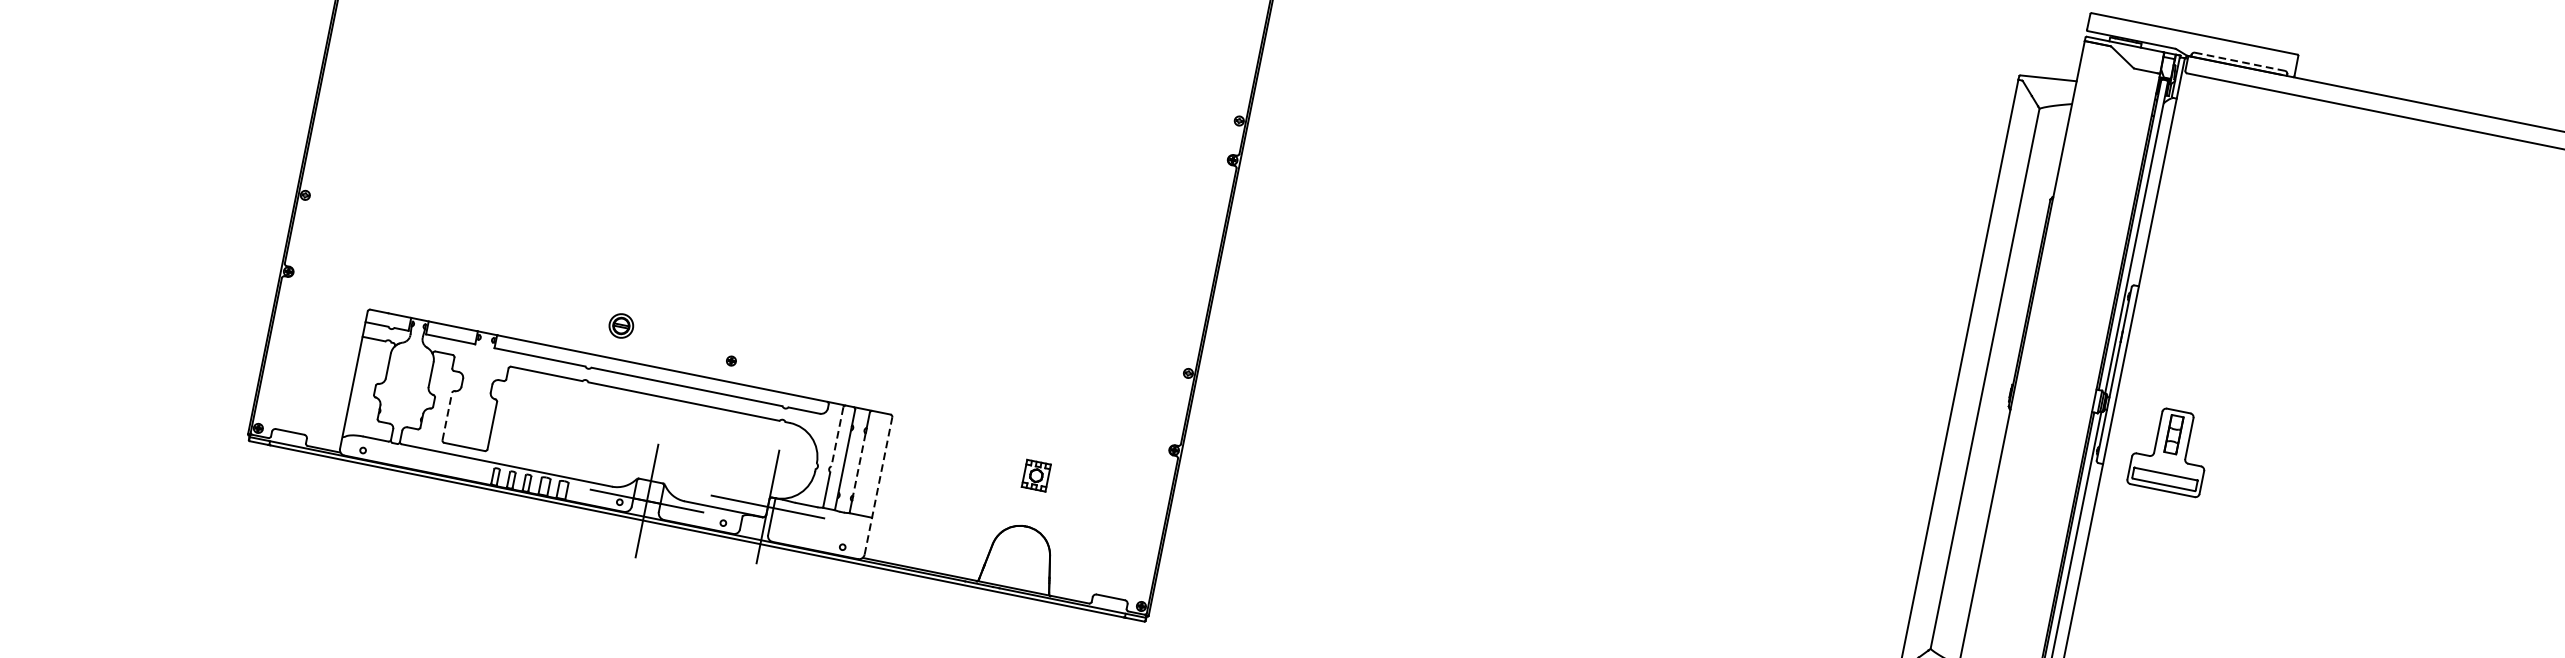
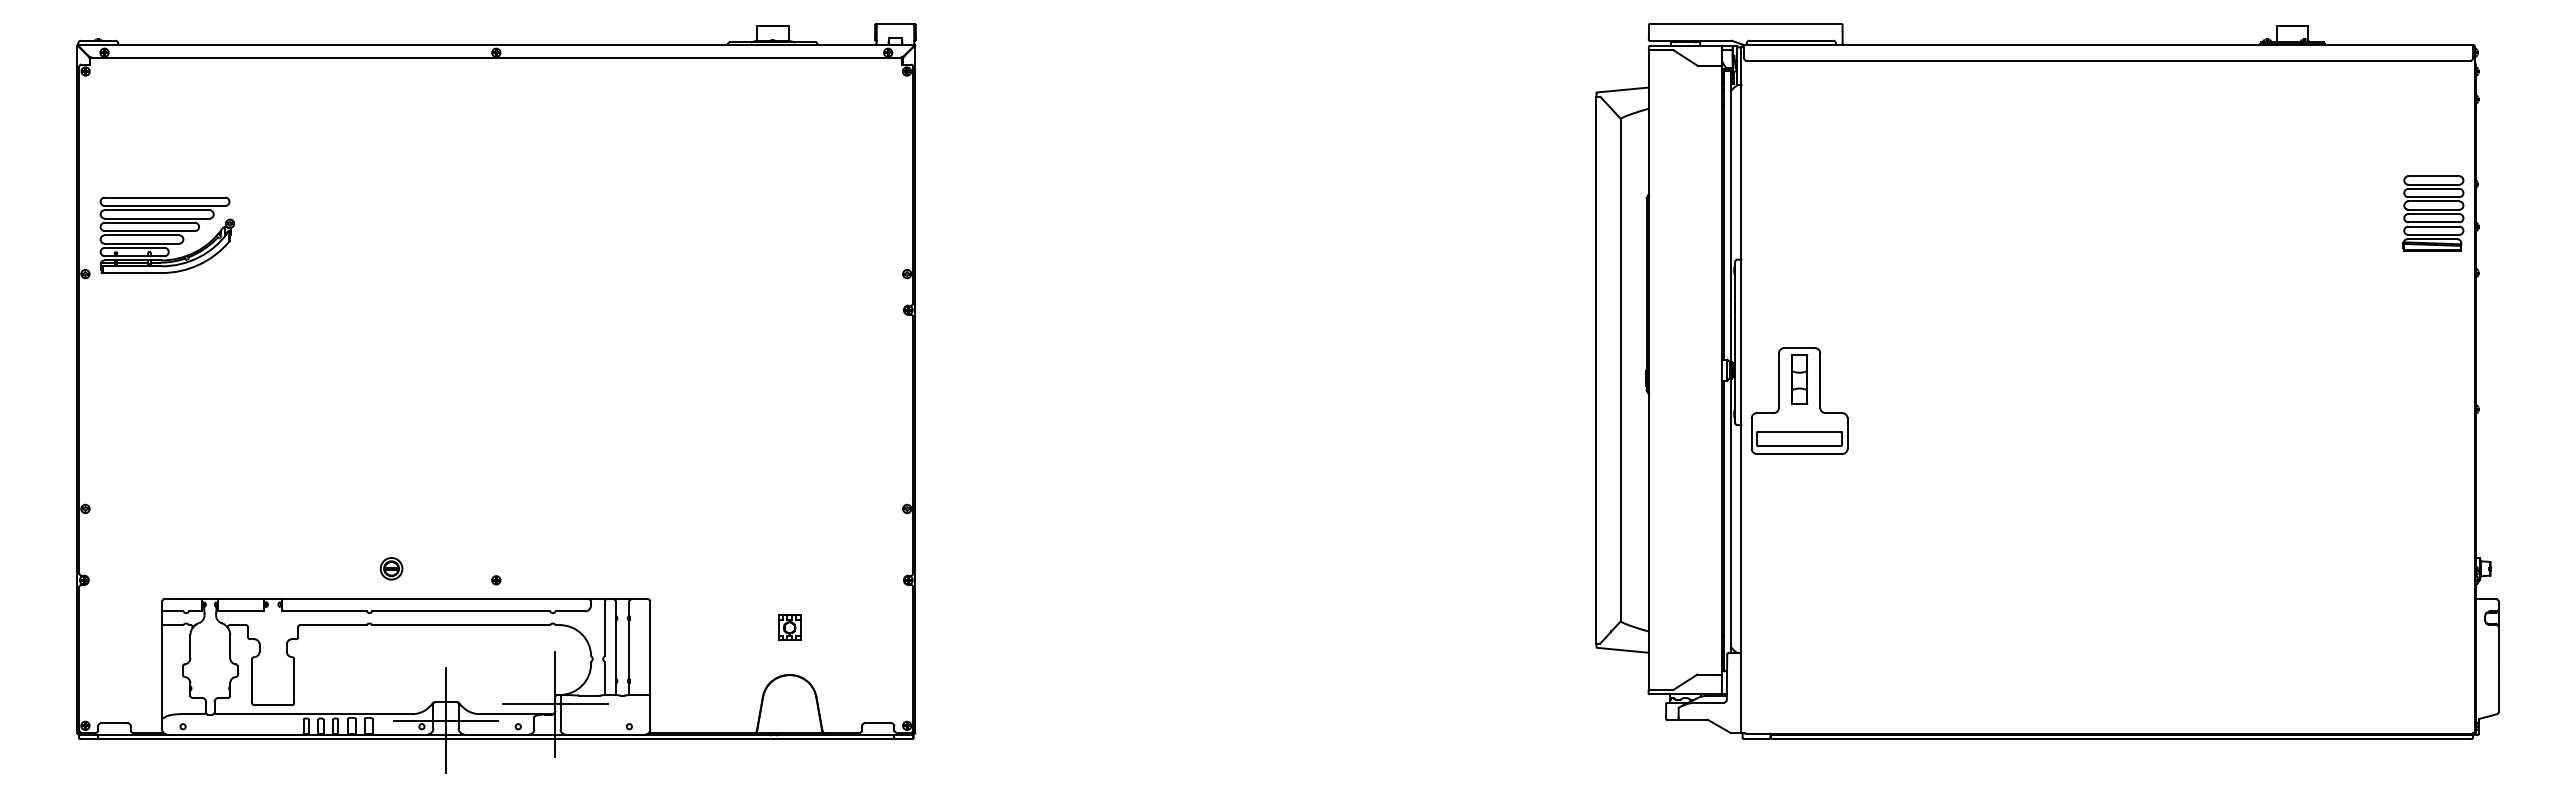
line: (2240, 61) -> (1791, 40), dashed -> solid
line: (447, 415) -> (252, 680), dashed -> solid
line: (837, 437) -> (604, 629), dashed -> solid
part: (2170, 450) -> (1799, 400), size x1.43
line: (859, 464) -> (629, 649), dashed -> solid
line: (878, 486) -> (650, 665), dashed -> solid

